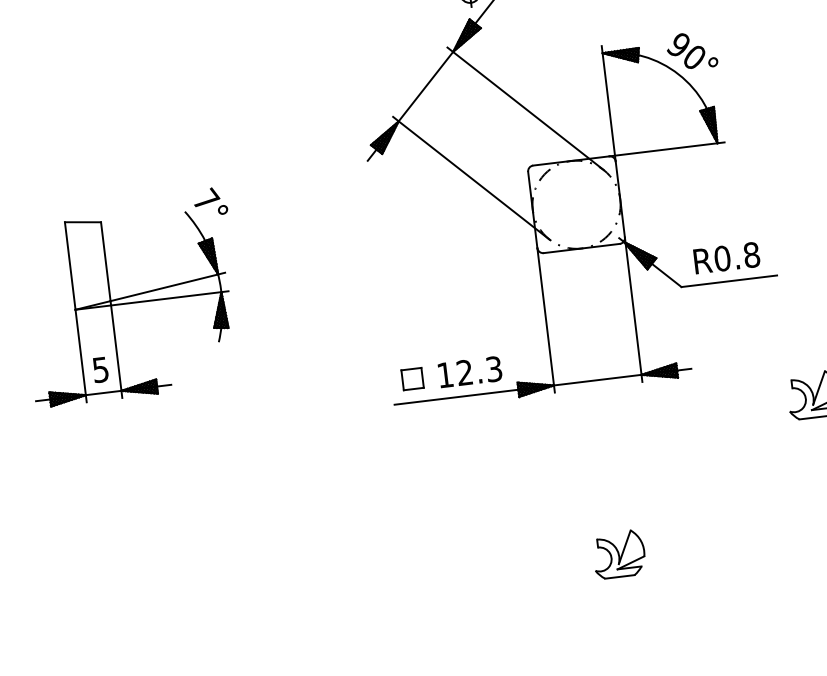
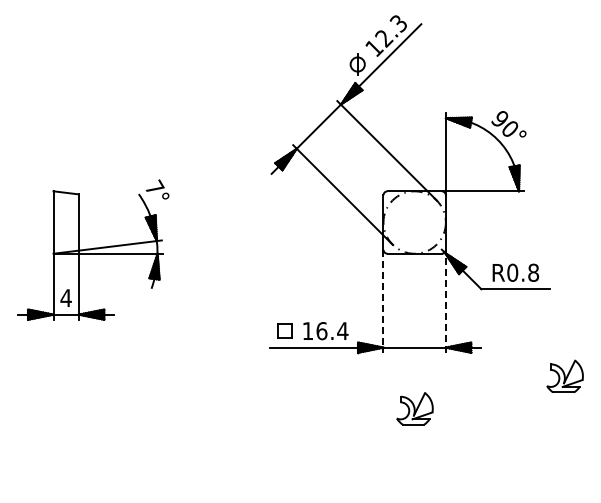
line: (633, 313) -> (445, 303), solid -> dashed
line: (546, 320) -> (383, 301), solid -> dashed
text: (99, 370) -> (65, 298), 5 -> 4
text: (479, 371) -> (332, 331), 12.3 -> 16.4
part: (618, 553) -> (414, 408), moved

